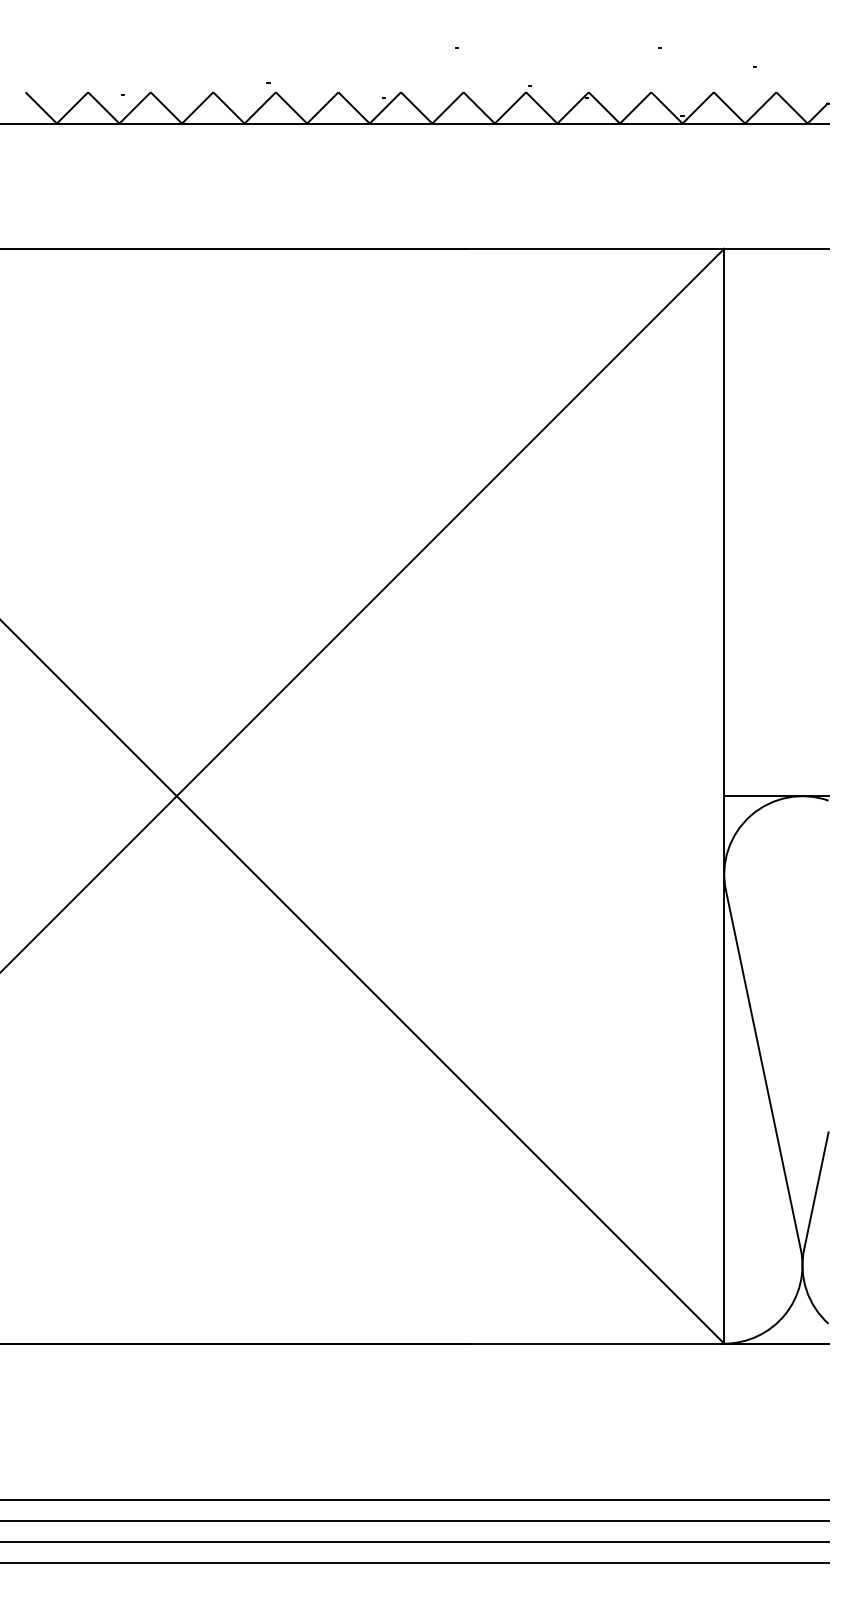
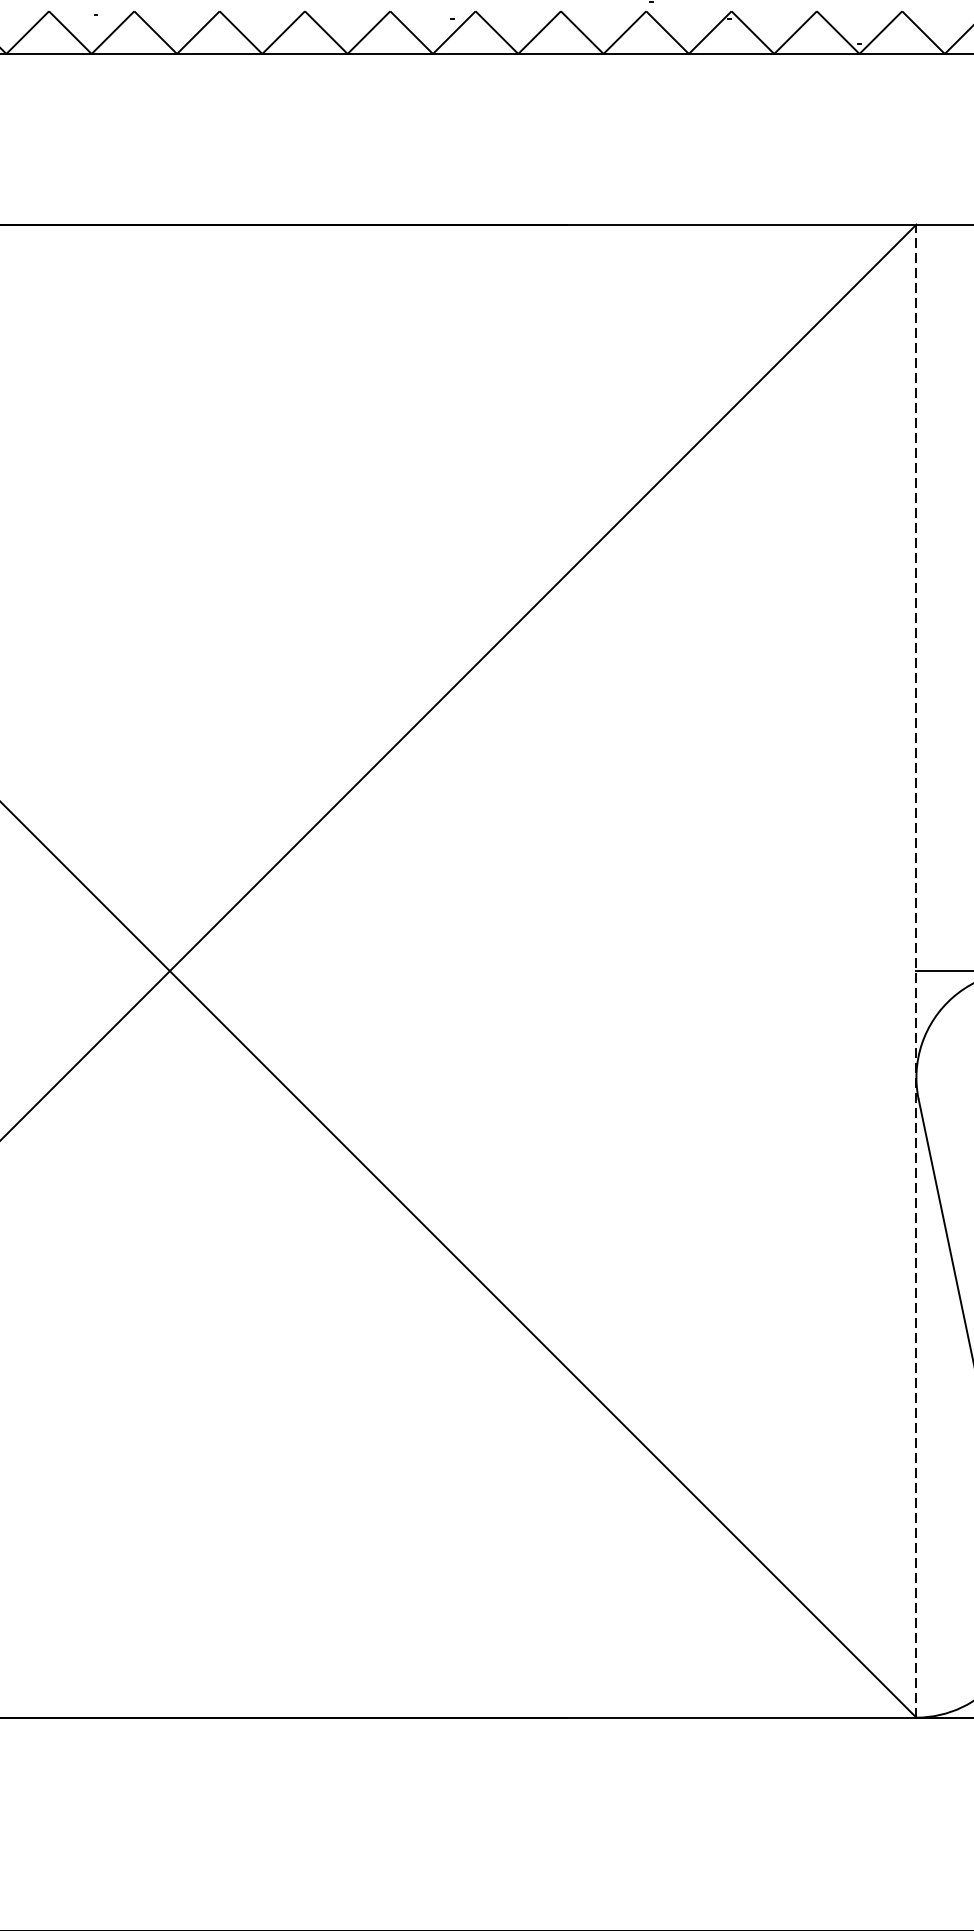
line: (724, 795) -> (916, 970), solid -> dashed

